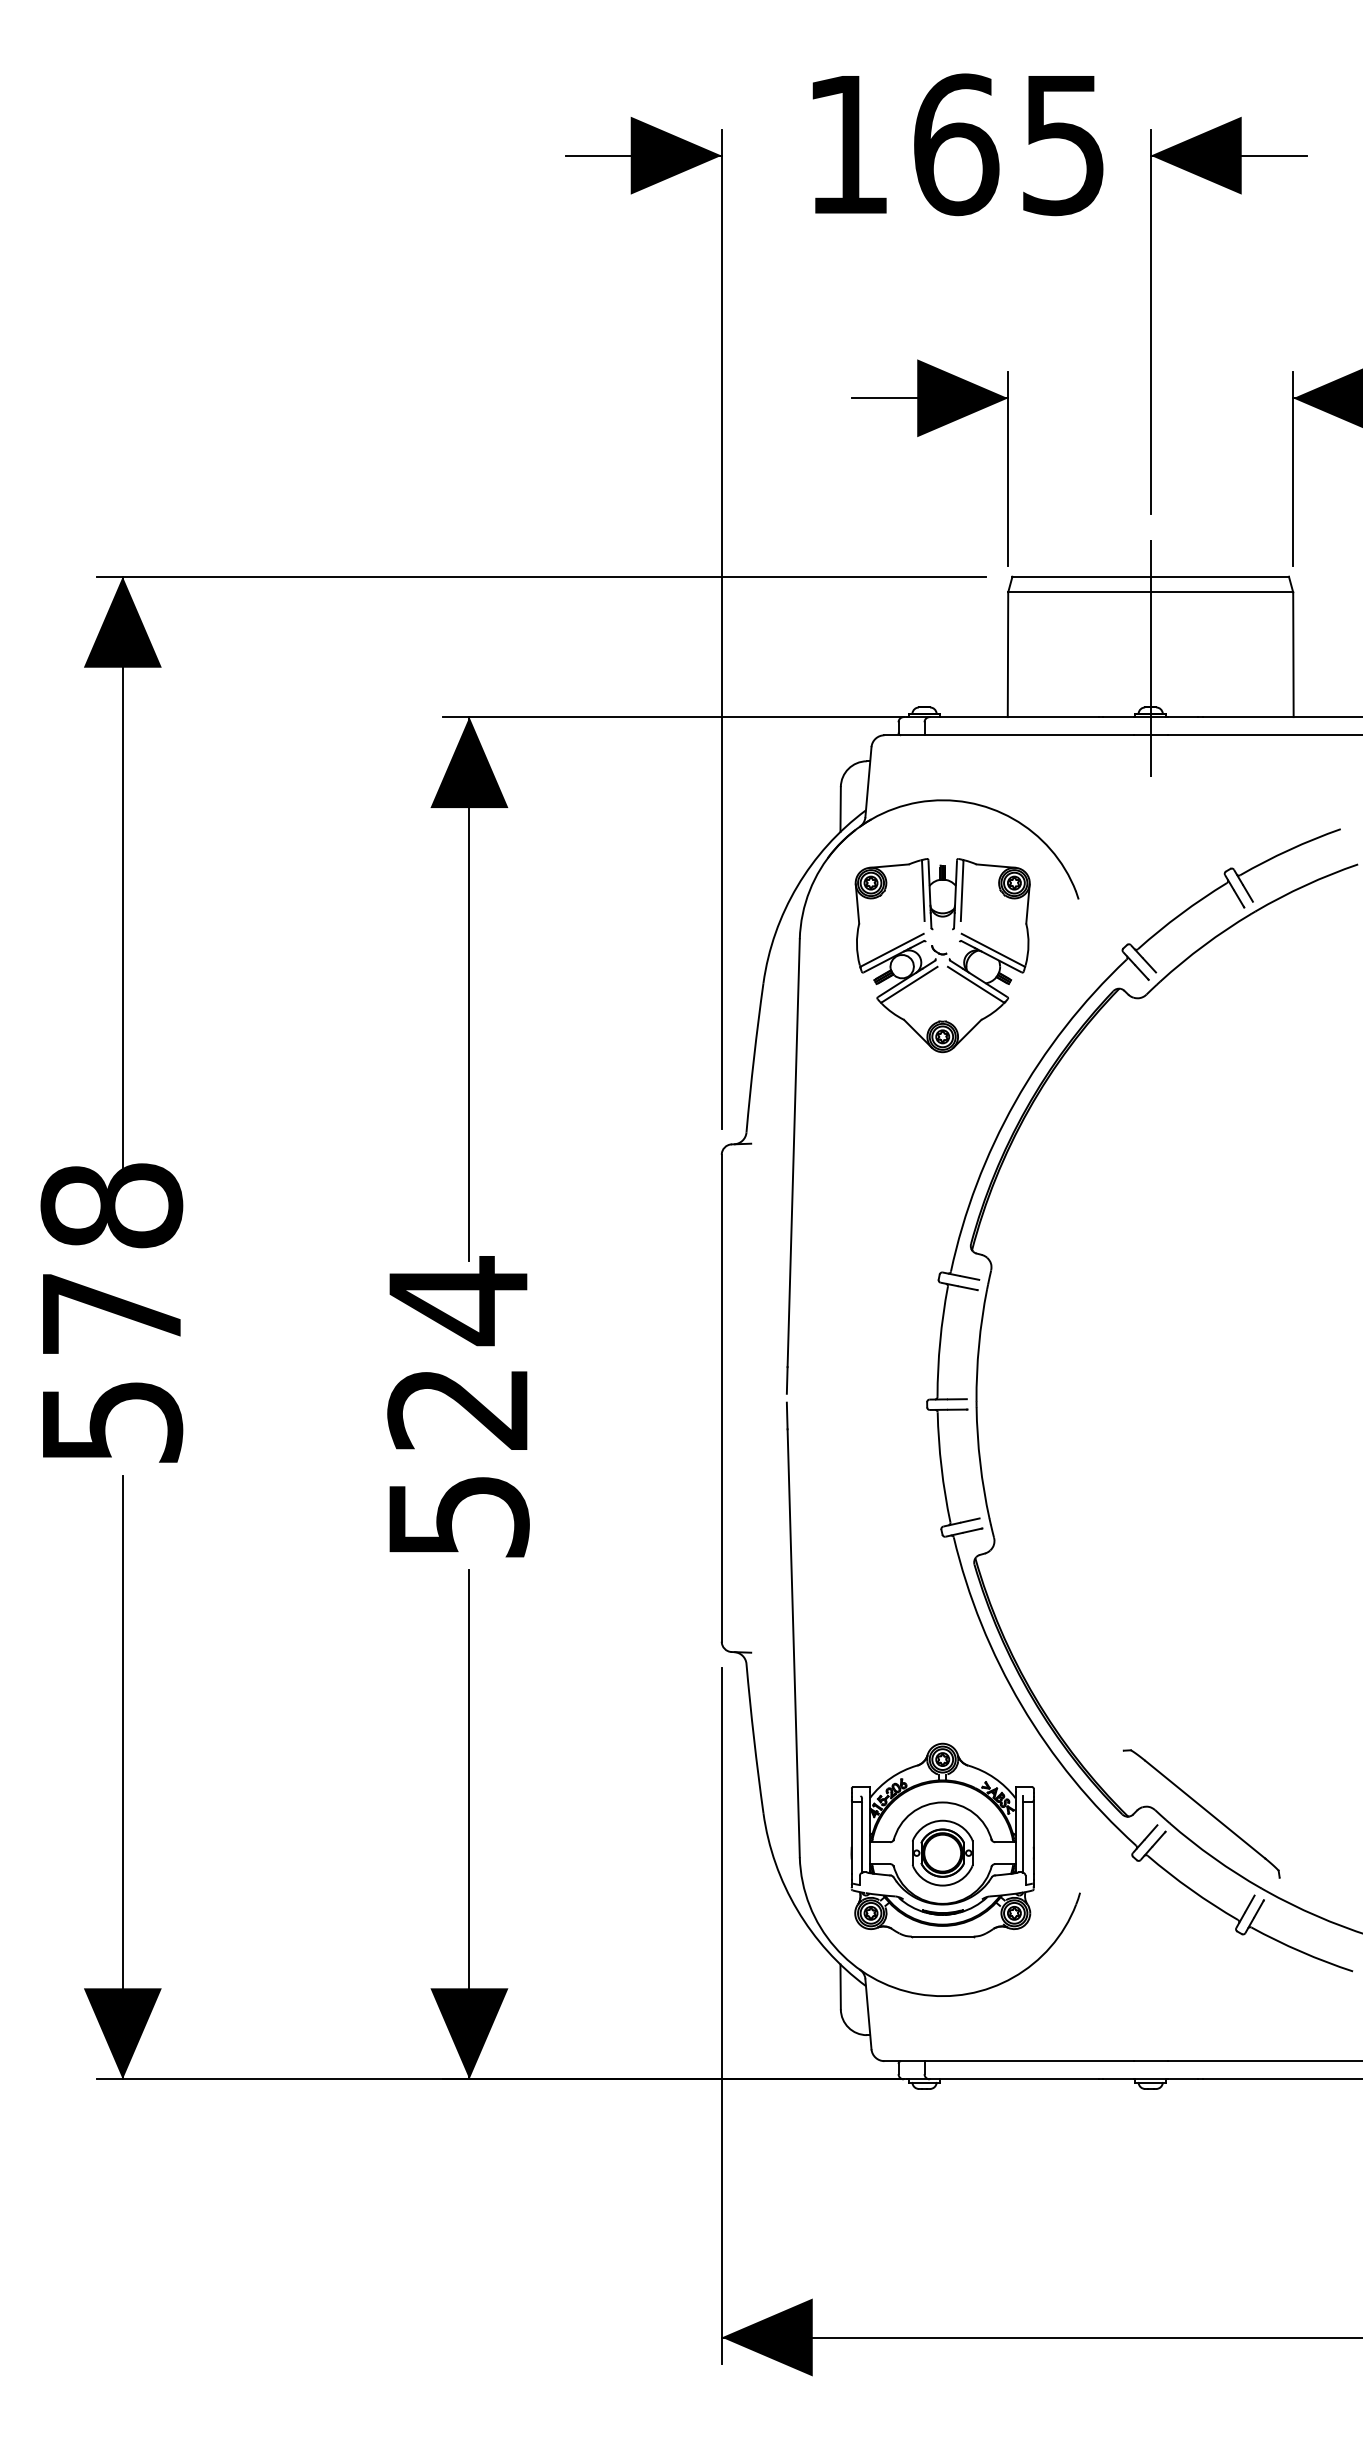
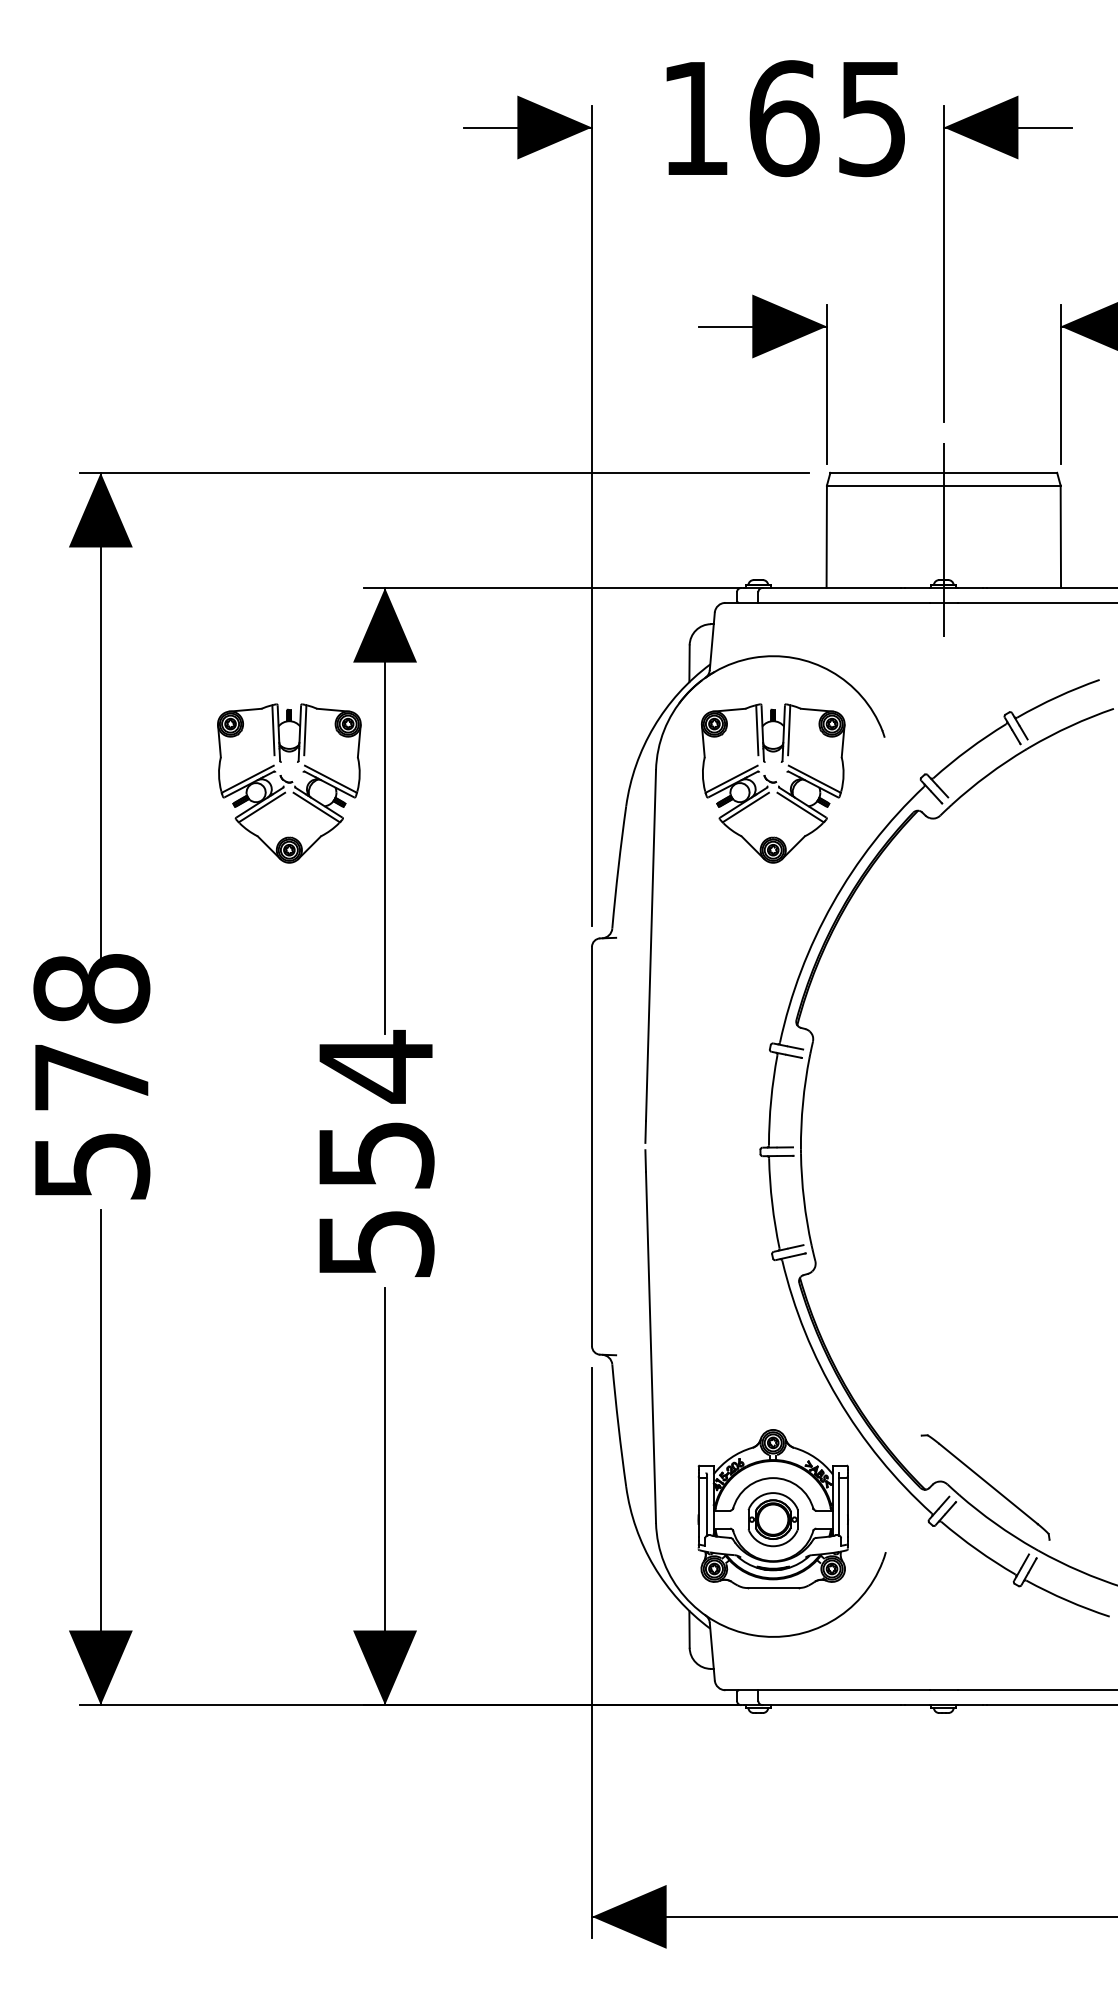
part: (352, 955) -> (289, 783), added
text: (458, 1409) -> (376, 1155), 524 -> 554

